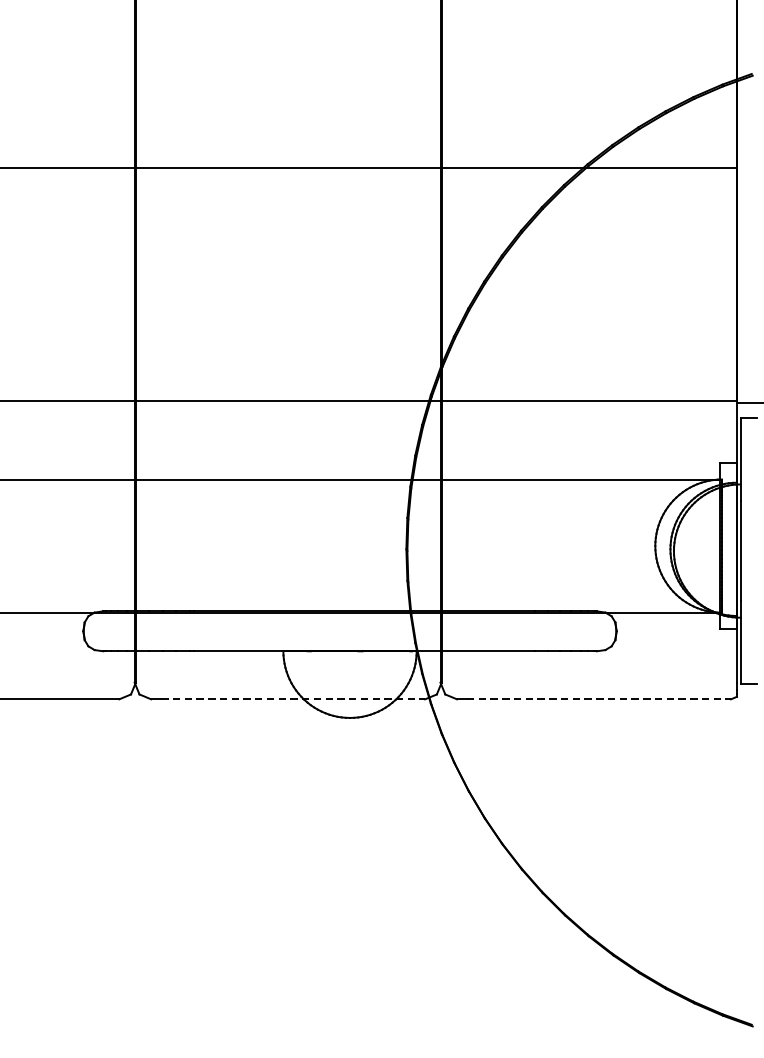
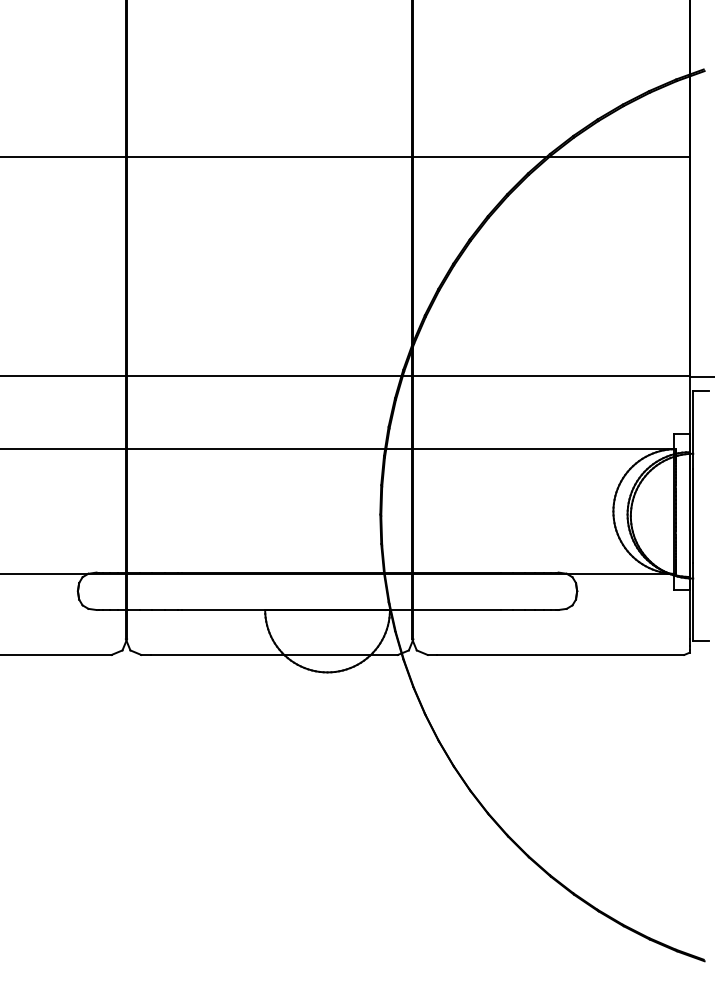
line: (293, 698) -> (274, 654), dashed -> solid
line: (598, 698) -> (560, 654), dashed -> solid

